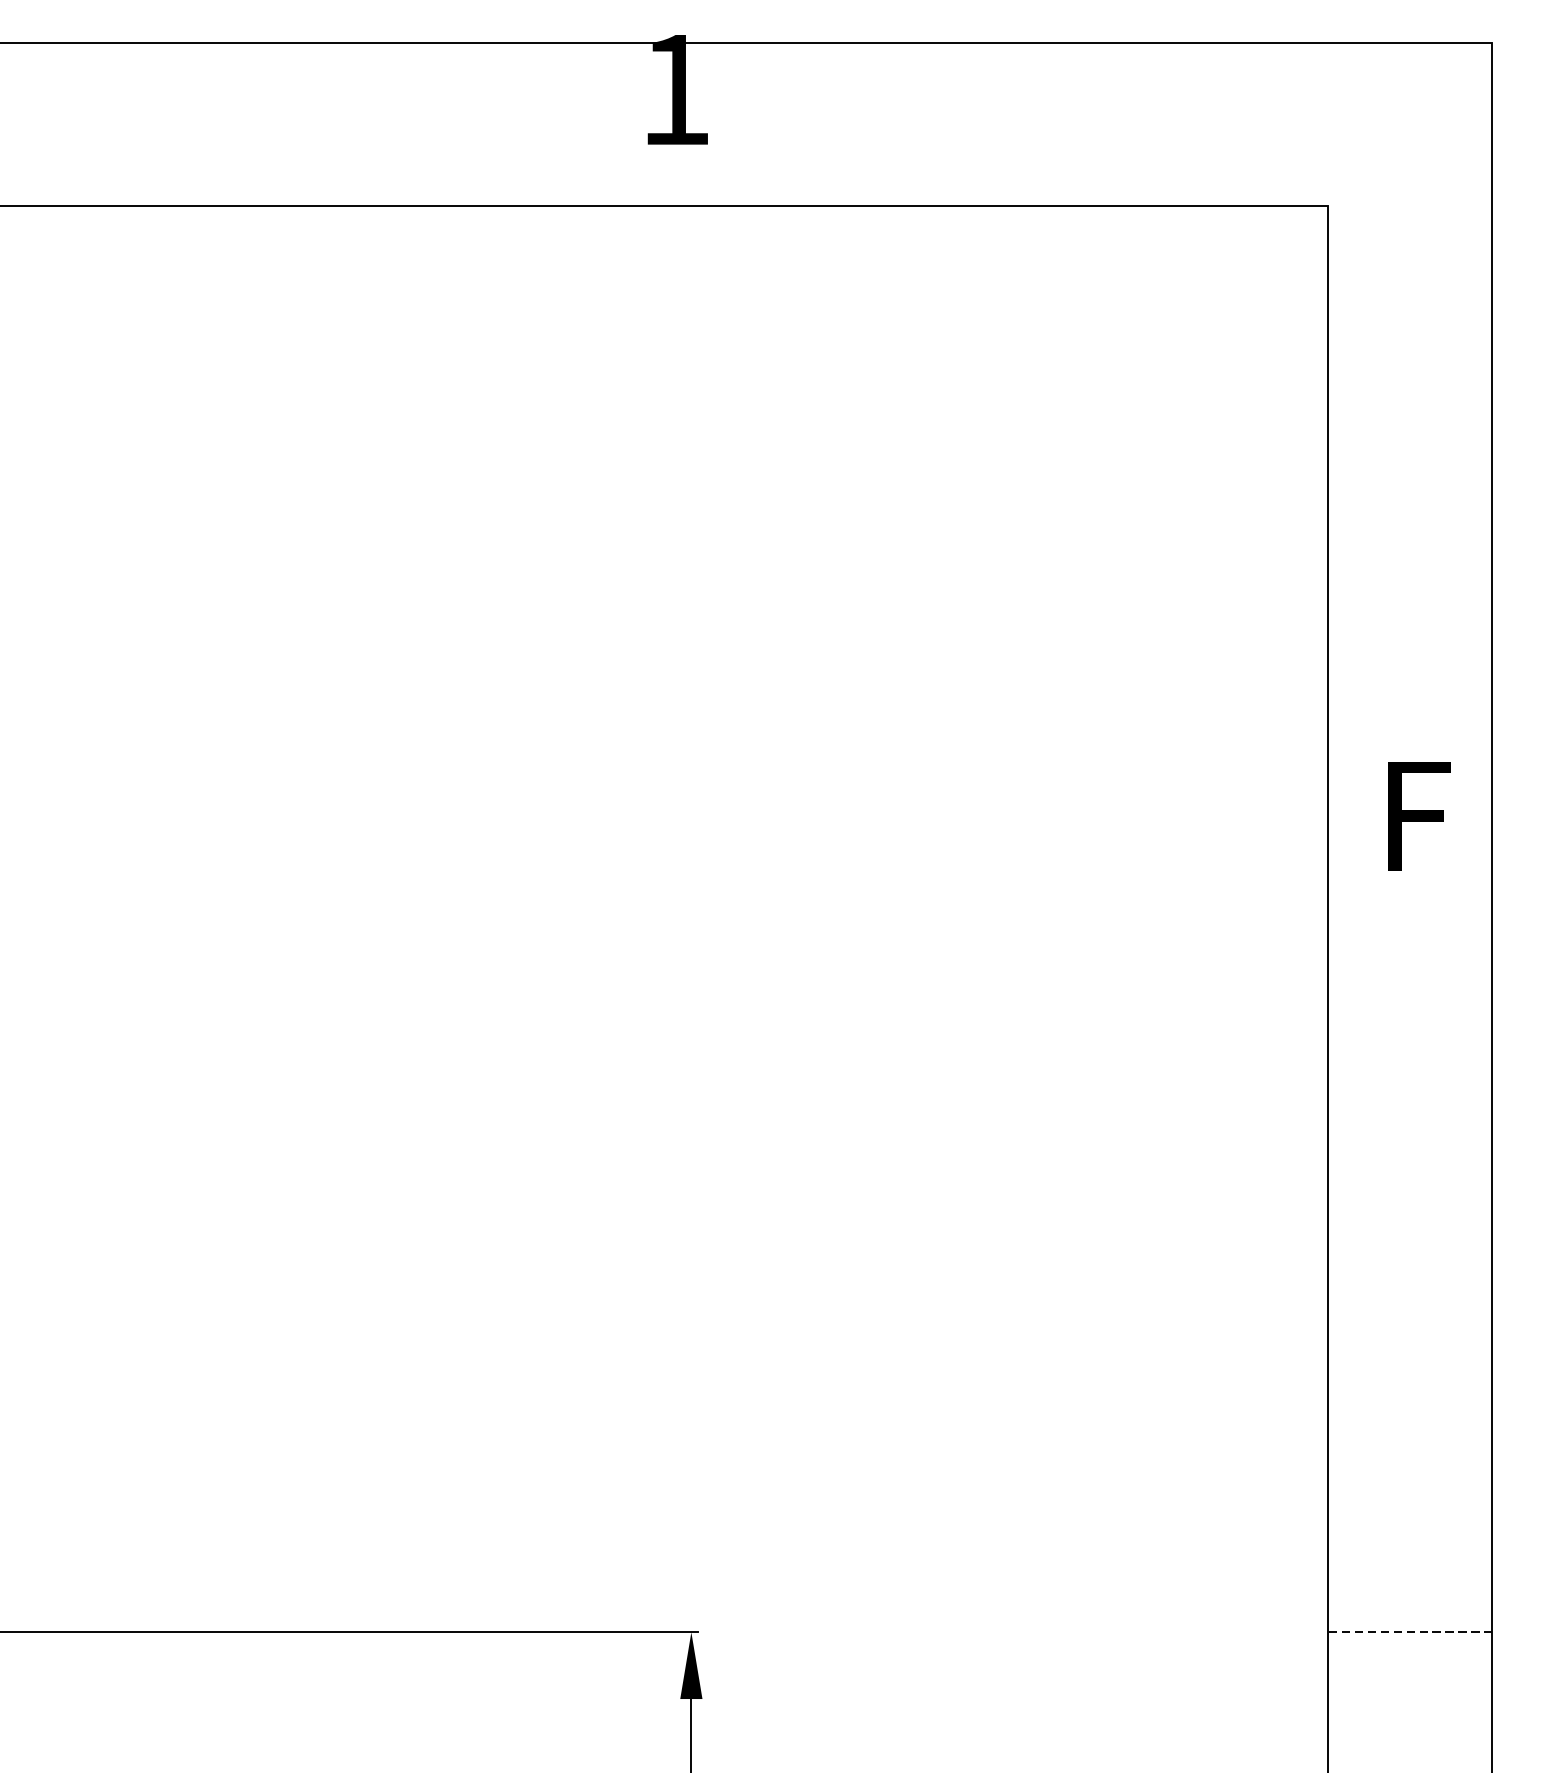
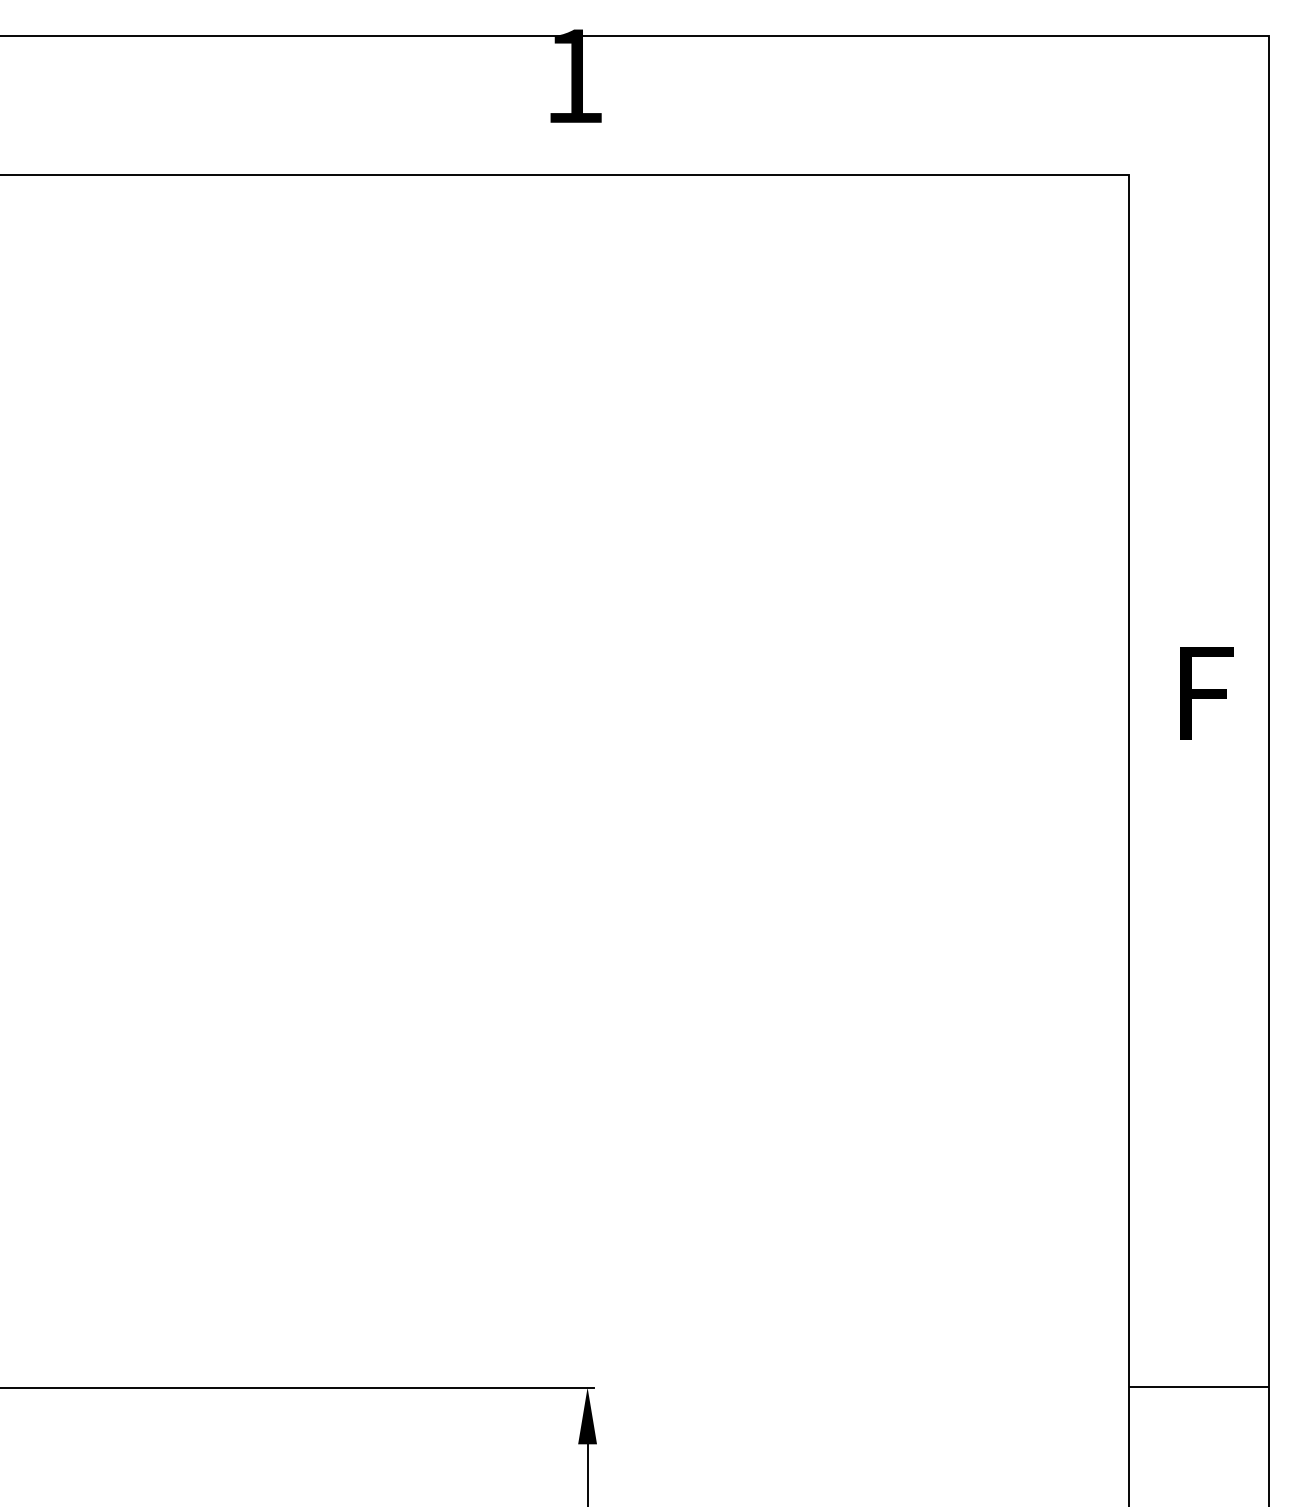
line: (1409, 1632) -> (1198, 1387), dashed -> solid

